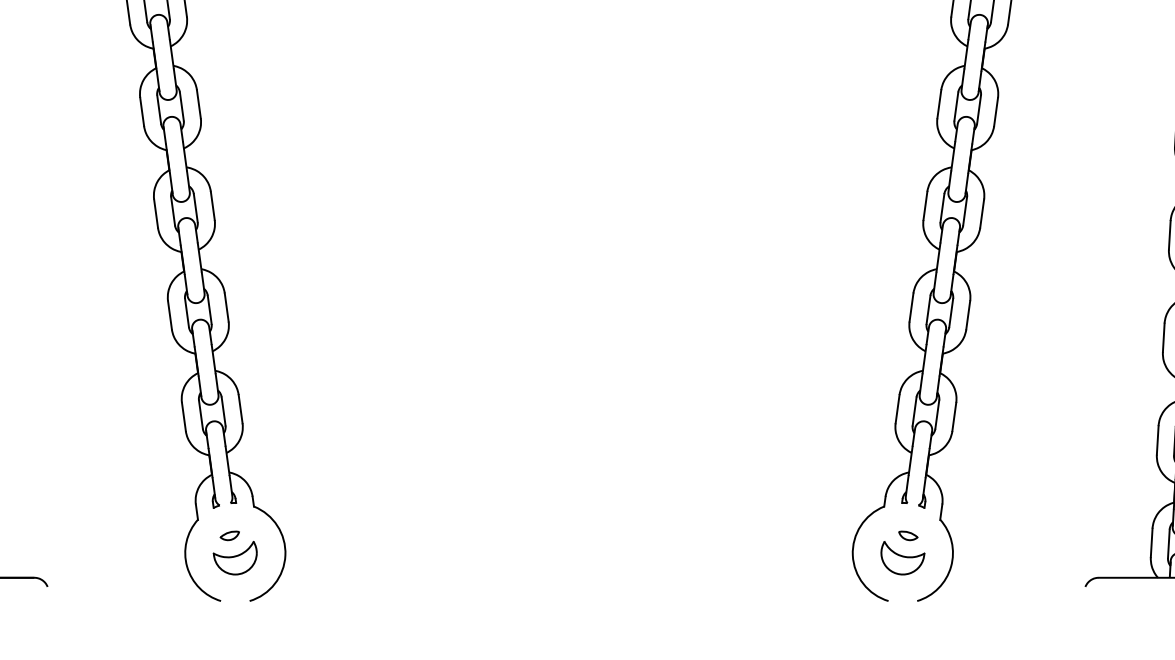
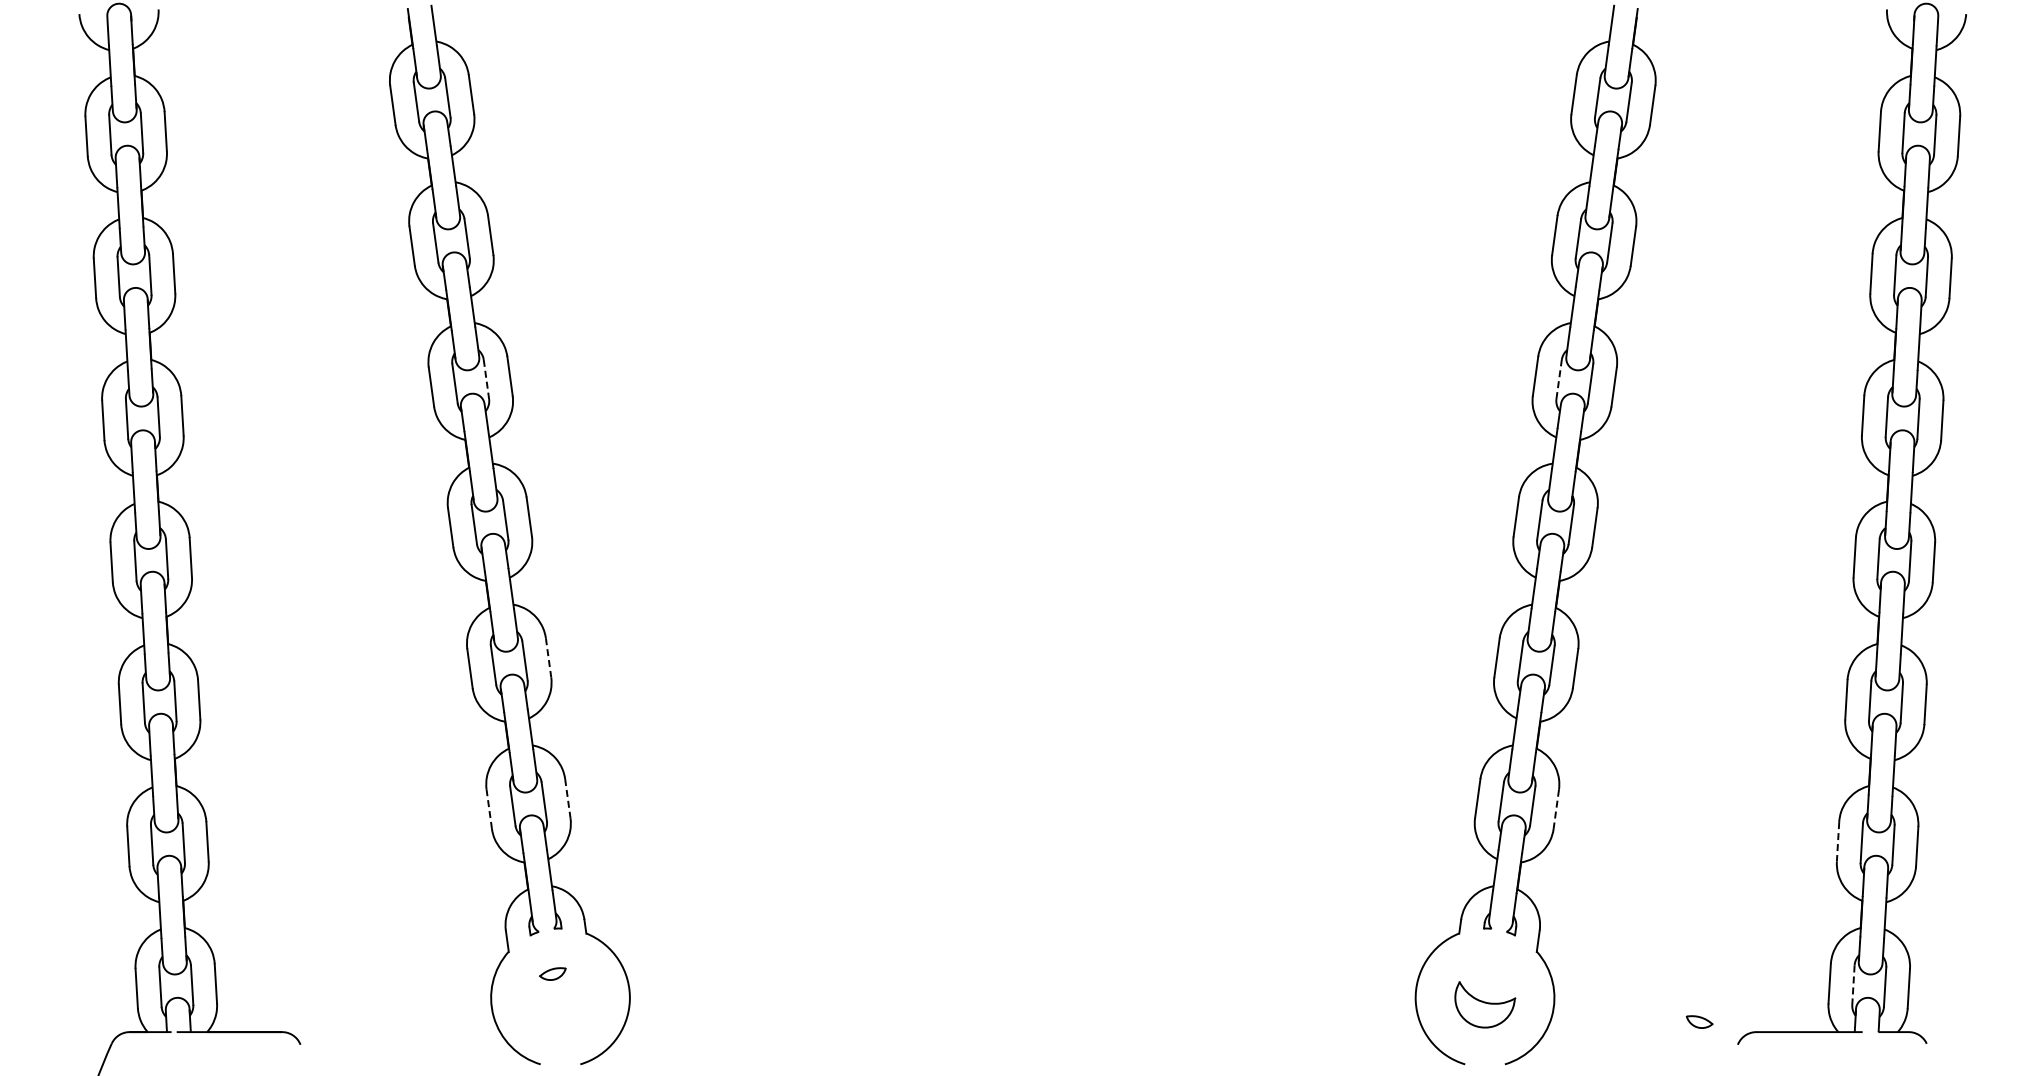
line: (181, 106) -> (486, 379), solid -> dashed
line: (956, 106) -> (1559, 379), solid -> dashed
line: (226, 307) -> (548, 657), solid -> dashed
line: (240, 409) -> (567, 798), solid -> dashed
line: (184, 417) -> (489, 809), solid -> dashed
line: (954, 417) -> (1556, 809), solid -> dashed
line: (1158, 440) -> (1838, 841), solid -> dashed
part: (908, 535) -> (1699, 1021), moved
line: (1168, 544) -> (1853, 985), solid -> dashed
part: (235, 557) -> (560, 1004), removed

